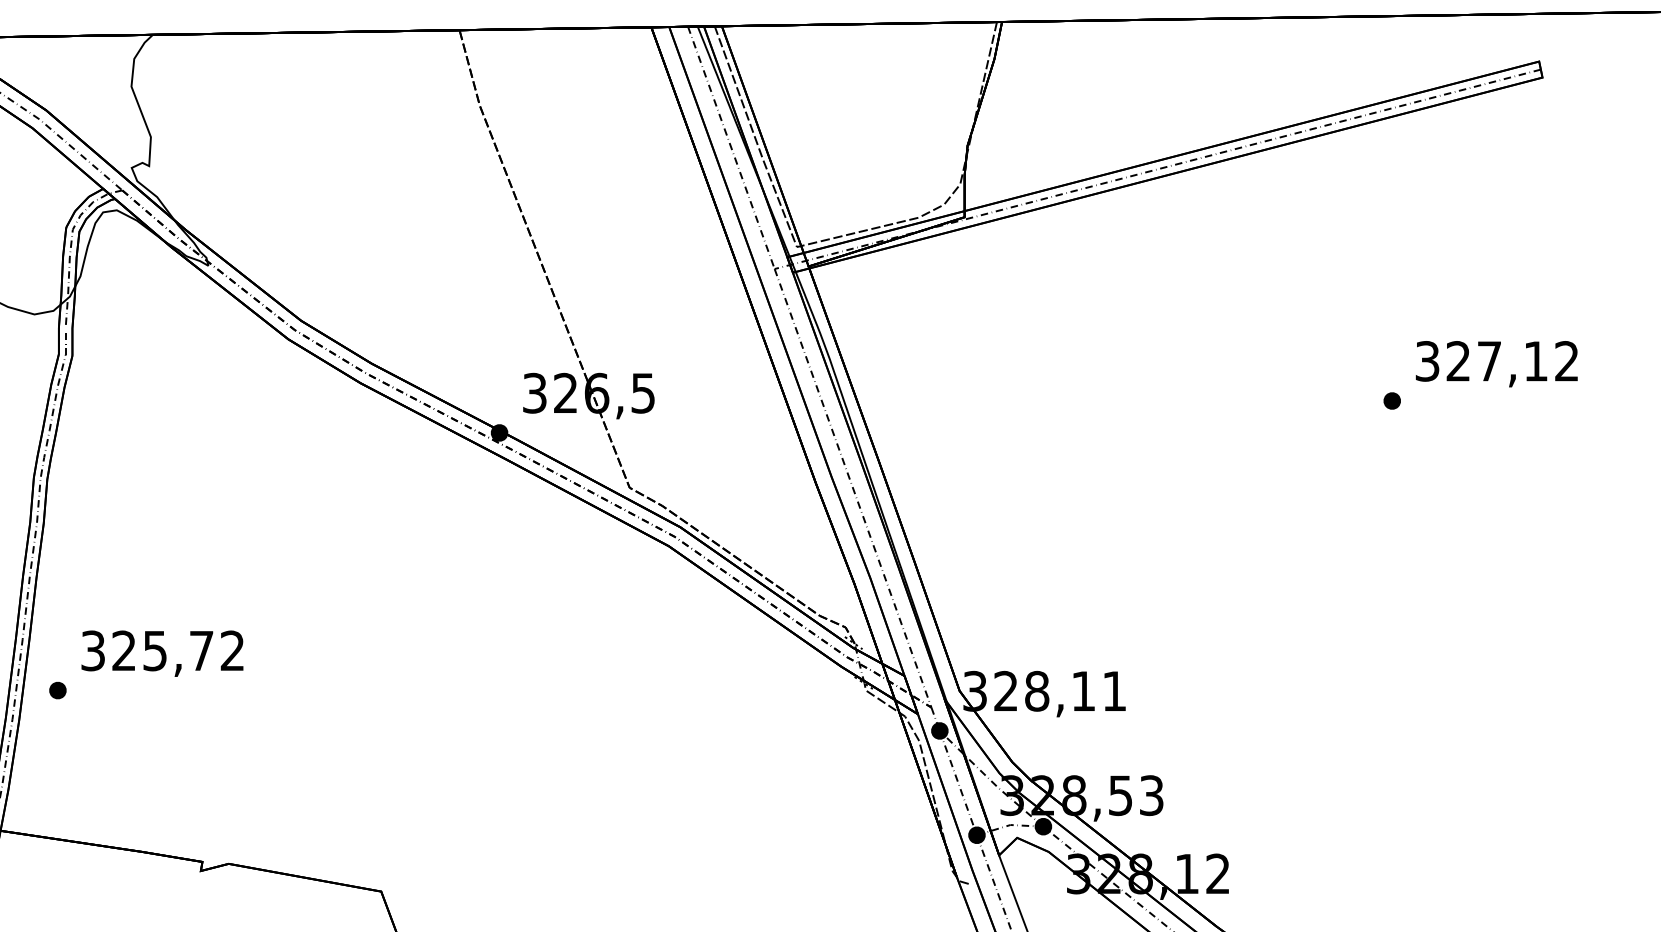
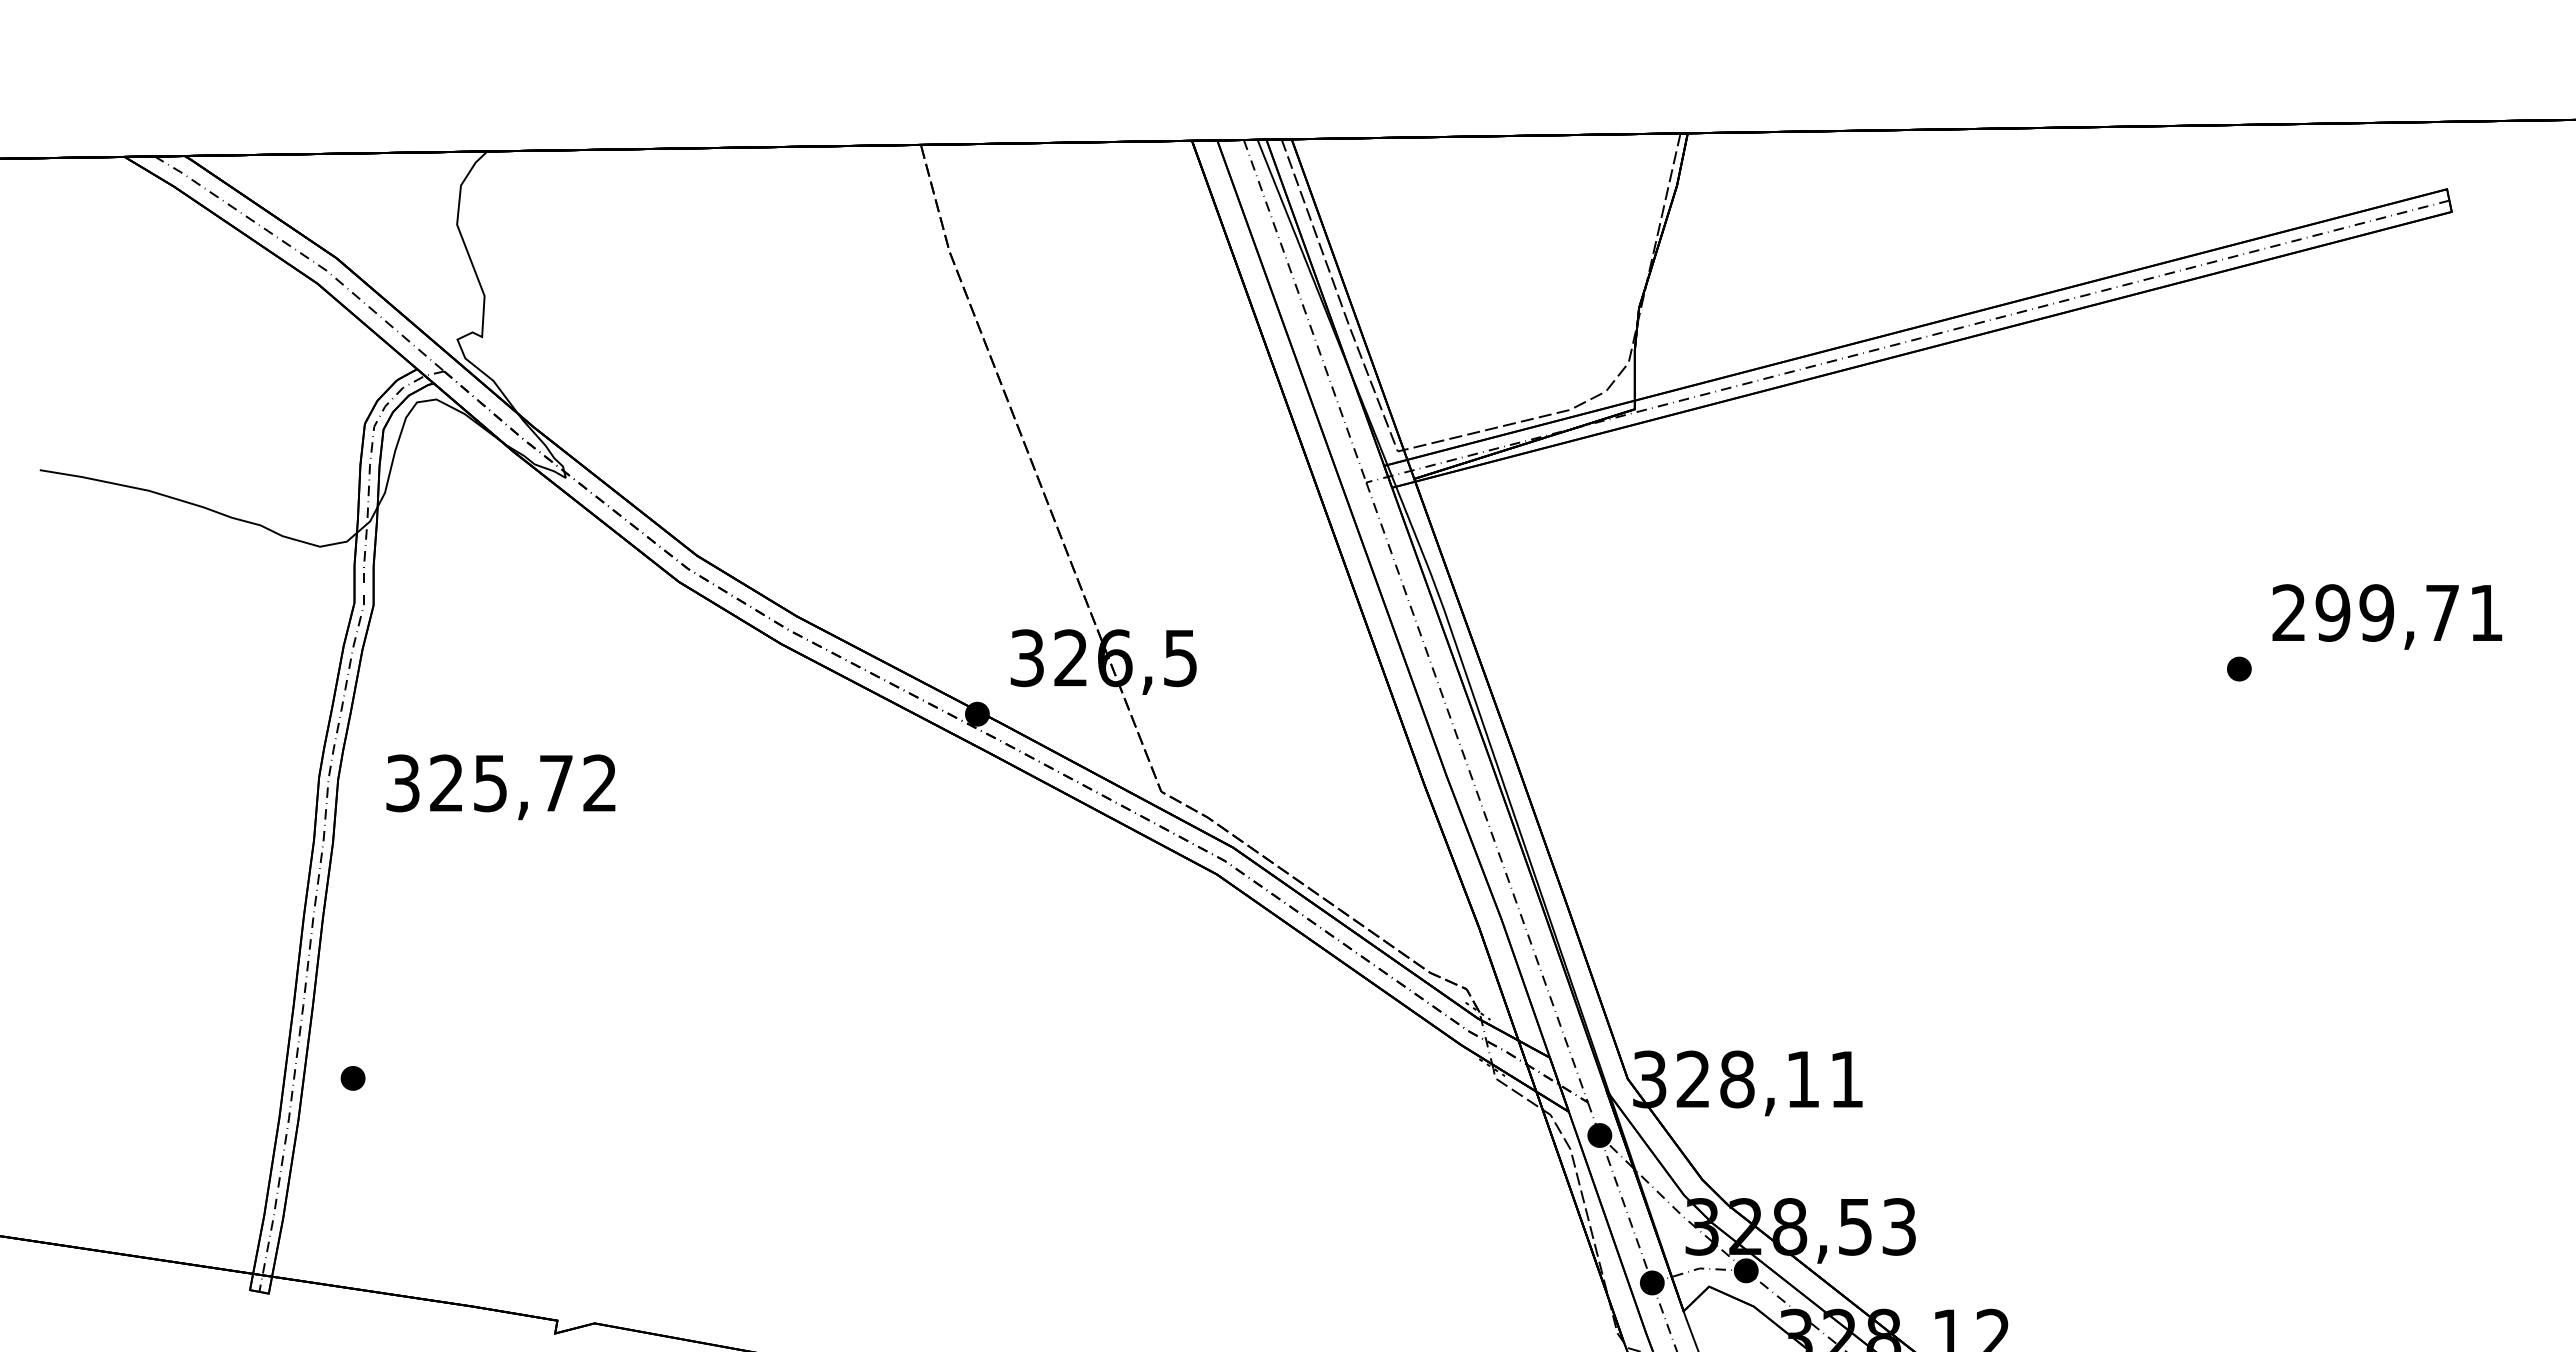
text: (1497, 360) -> (2387, 612), 327,12 -> 299,71
text: (162, 653) -> (500, 787), moved

